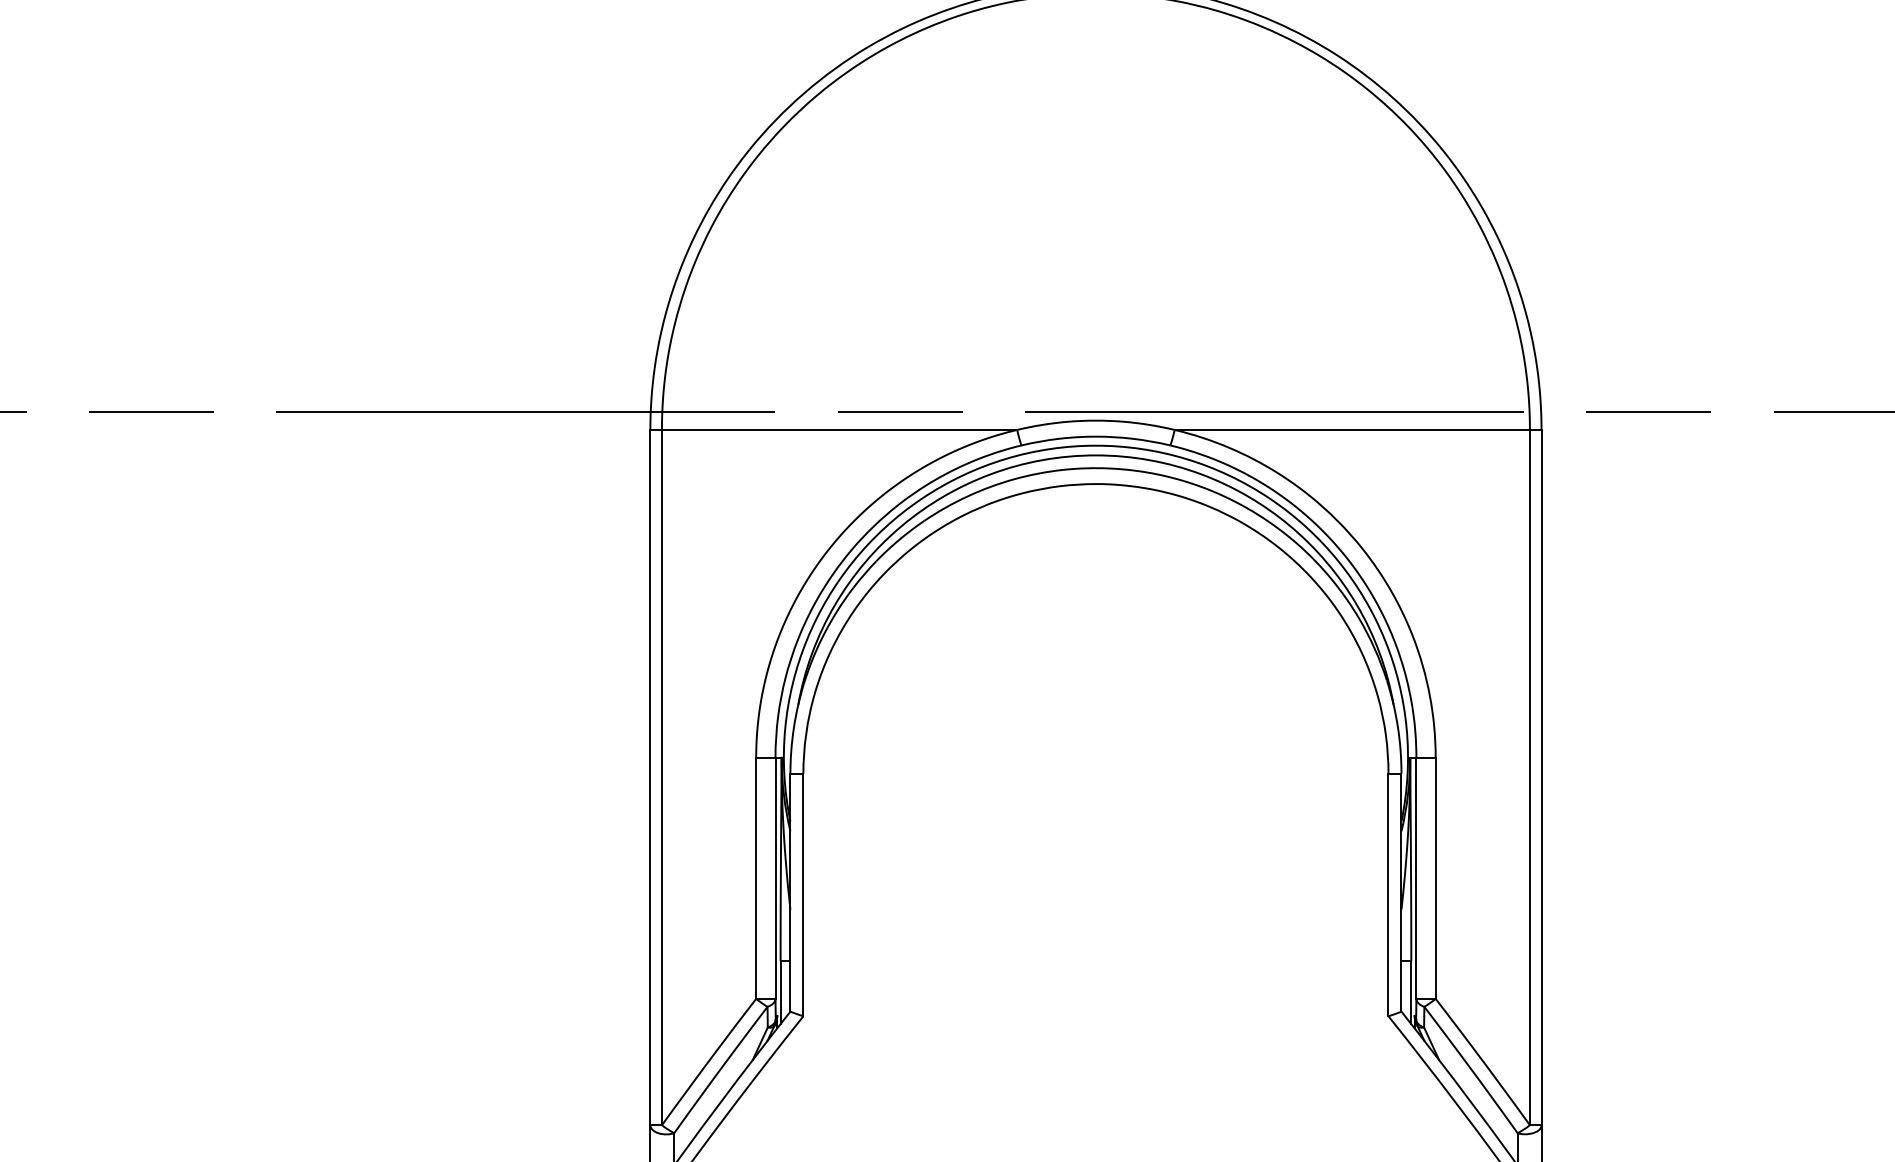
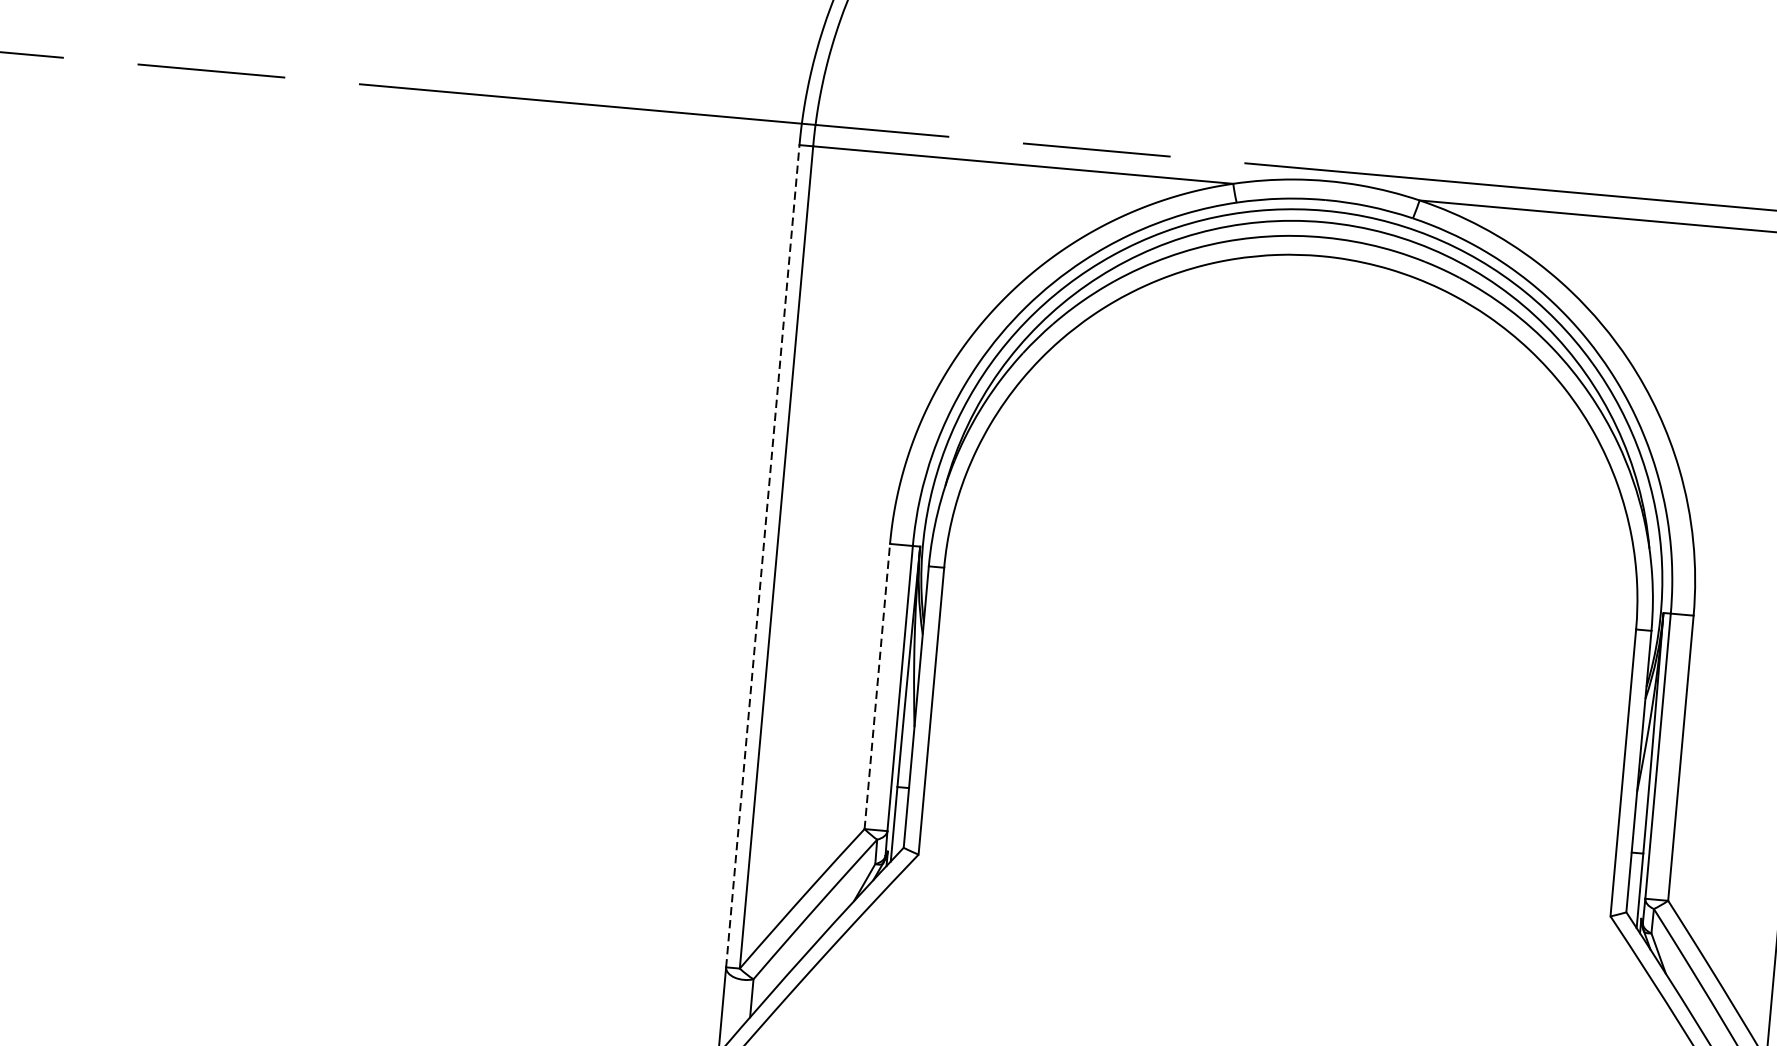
line: (650, 777) -> (762, 556), solid -> dashed
line: (756, 878) -> (877, 686), solid -> dashed

